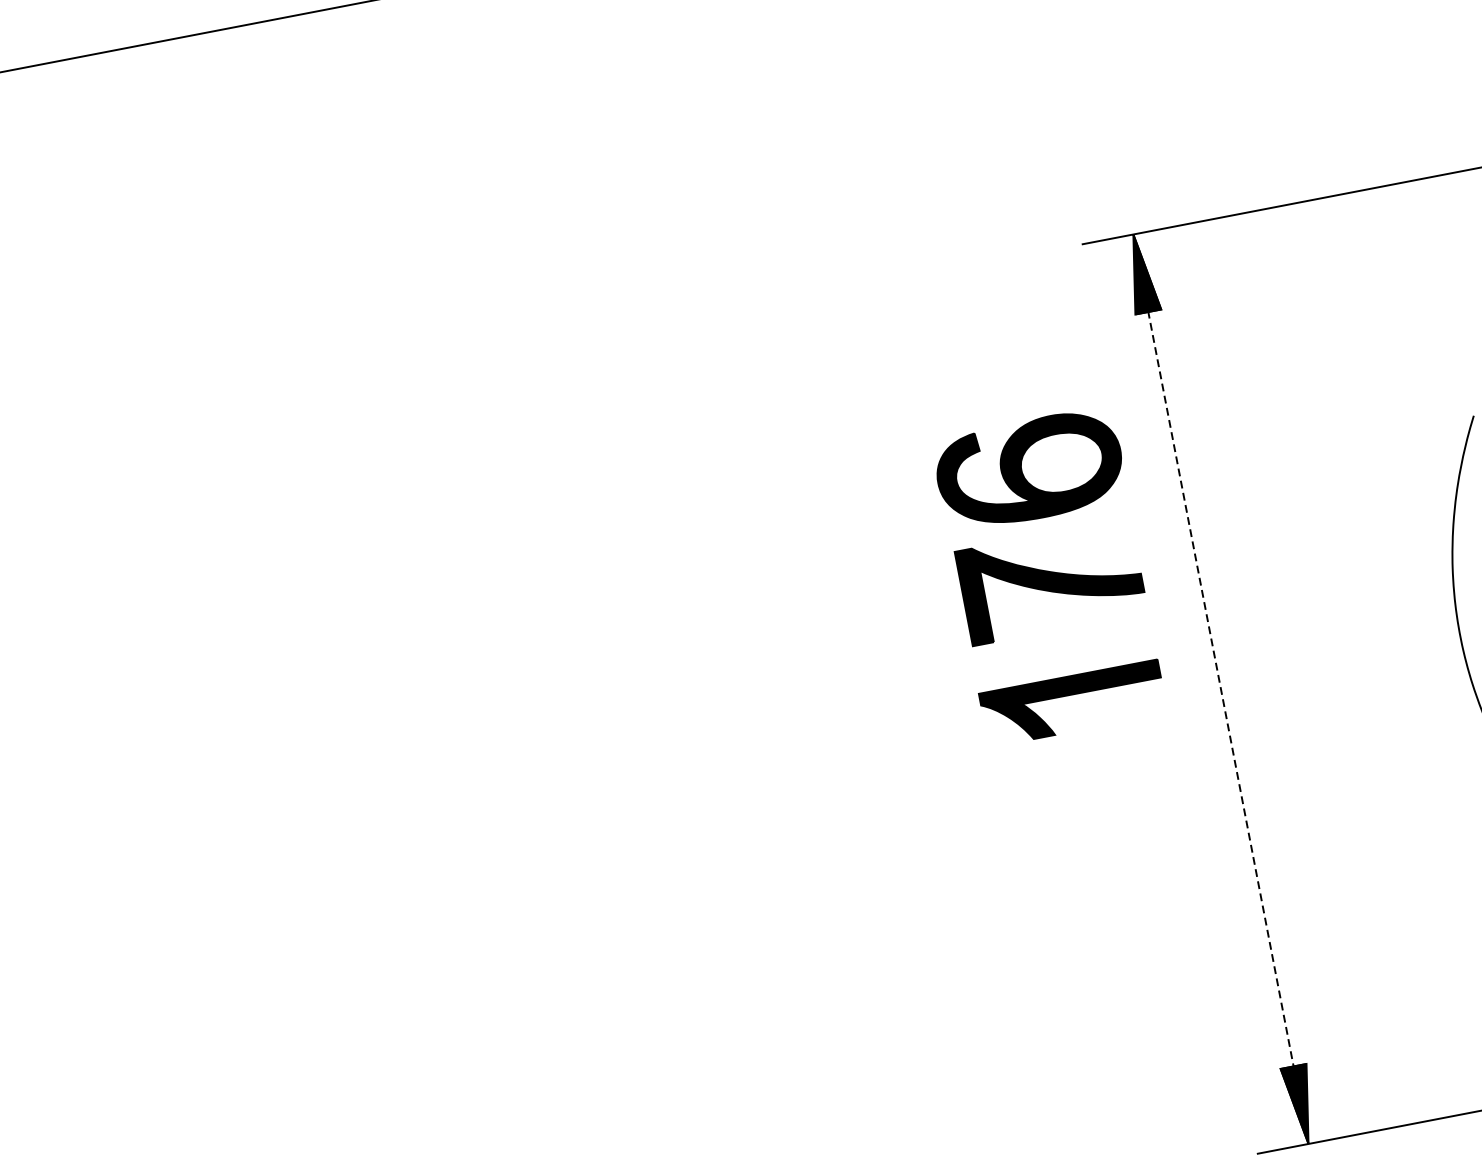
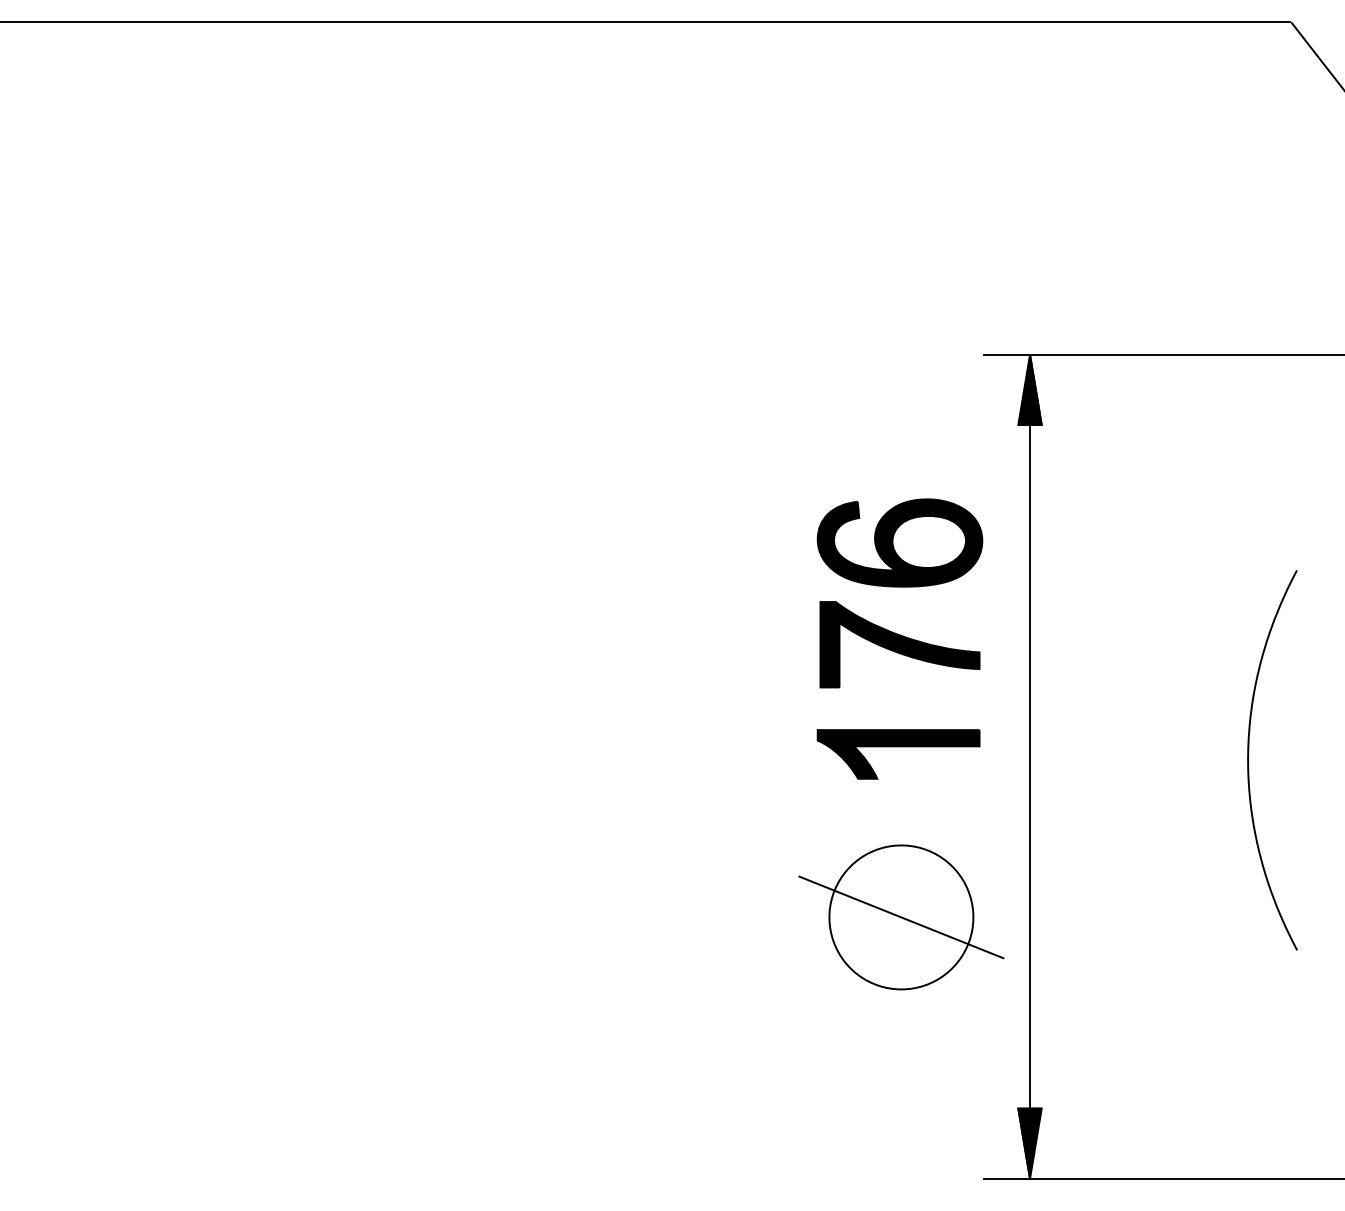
line: (1221, 688) -> (1030, 766), dashed -> solid
part: (1111, 882) -> (901, 917), added

